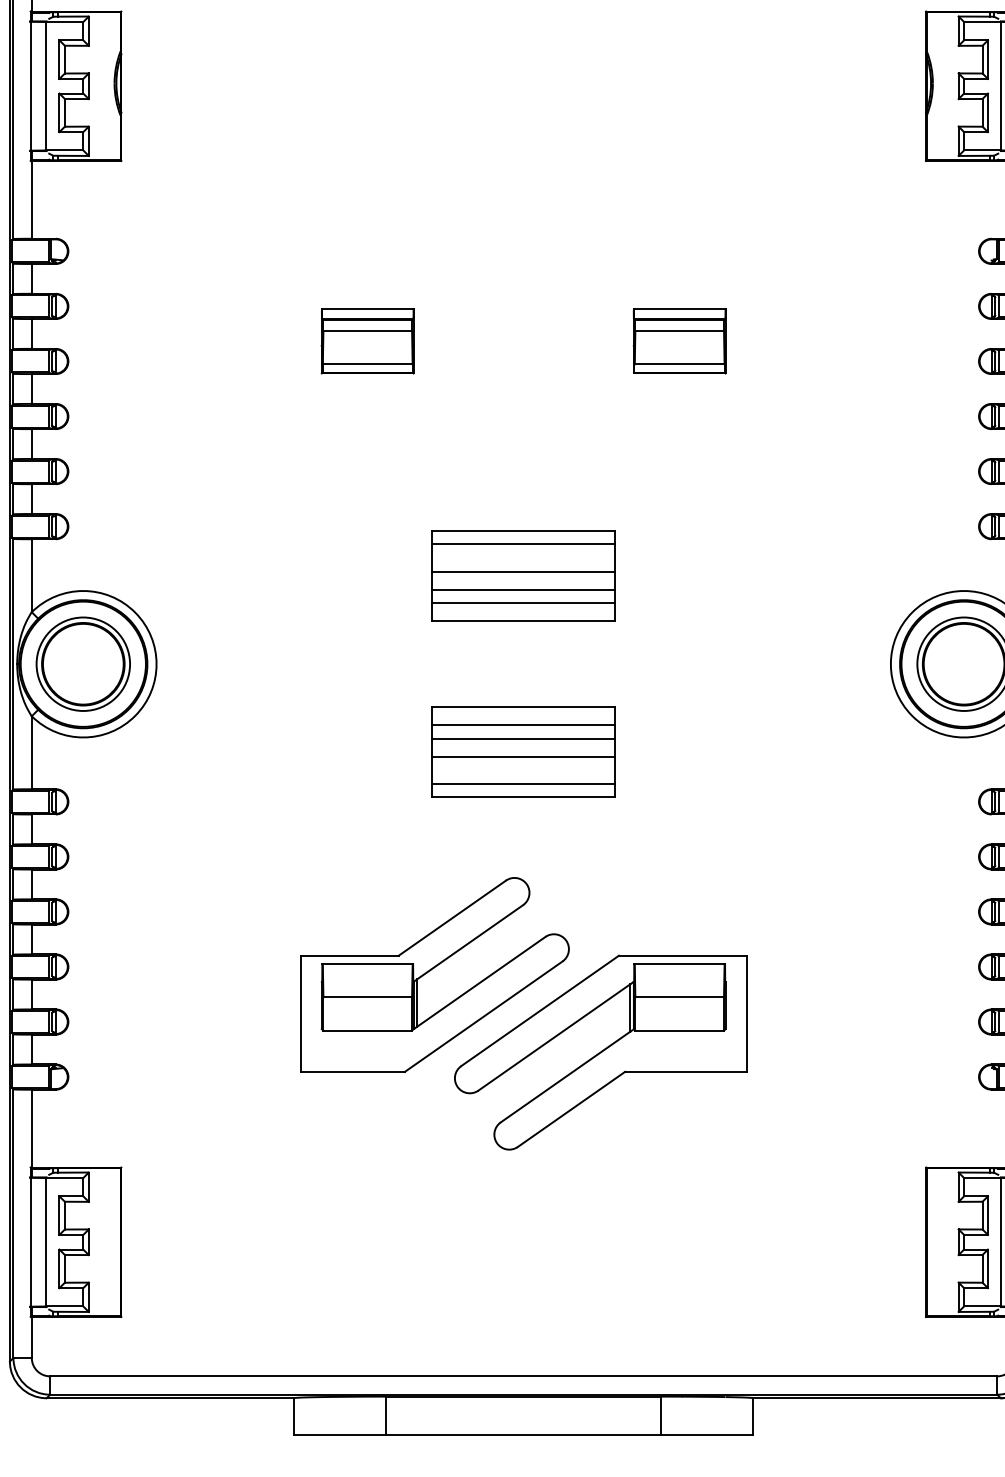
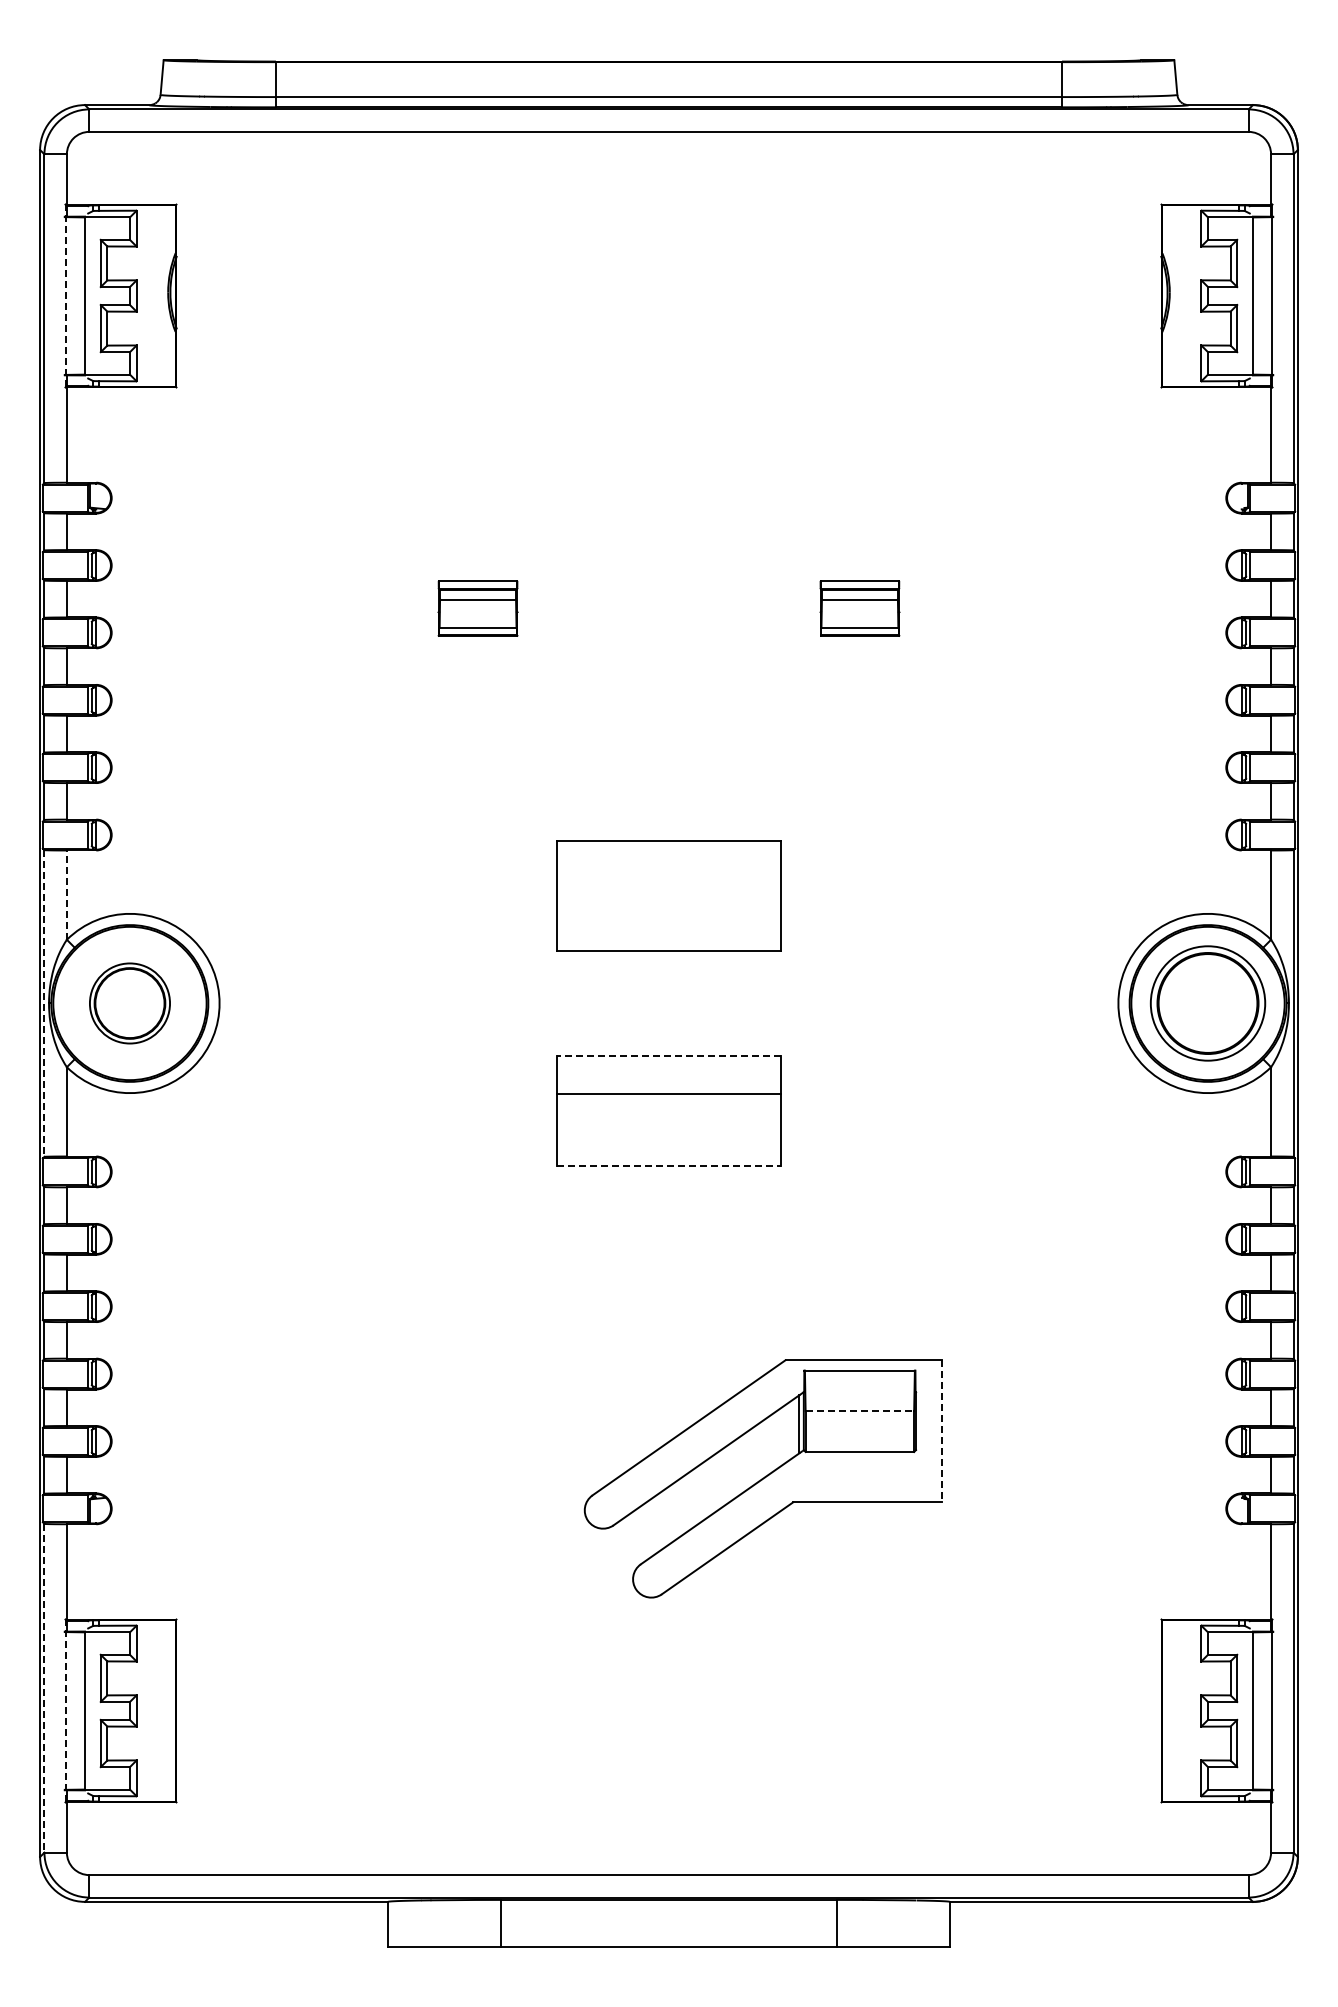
line: (30, 85) -> (65, 295), solid -> dashed
part: (367, 341) -> (477, 608), size x0.7
part: (679, 341) -> (859, 608), size x0.7
line: (523, 544) -> (668, 856), removed
line: (523, 571) -> (668, 890), removed
line: (31, 576) -> (66, 895), solid -> dashed
line: (523, 589) -> (668, 912), removed
line: (523, 602) -> (668, 928), removed
line: (13, 664) -> (44, 1003), solid -> dashed
part: (82, 664) -> (129, 1003), size x0.7
line: (523, 706) -> (668, 1055), solid -> dashed
line: (523, 725) -> (668, 1078), removed
line: (523, 756) -> (668, 1116), removed
line: (523, 784) -> (668, 1150), removed
line: (524, 797) -> (669, 1166), solid -> dashed
part: (432, 969) -> (557, 1377), removed
line: (680, 997) -> (860, 1411), solid -> dashed
line: (747, 1013) -> (942, 1431), solid -> dashed
line: (13, 1223) -> (44, 1688), solid -> dashed
line: (30, 1241) -> (65, 1710), solid -> dashed

